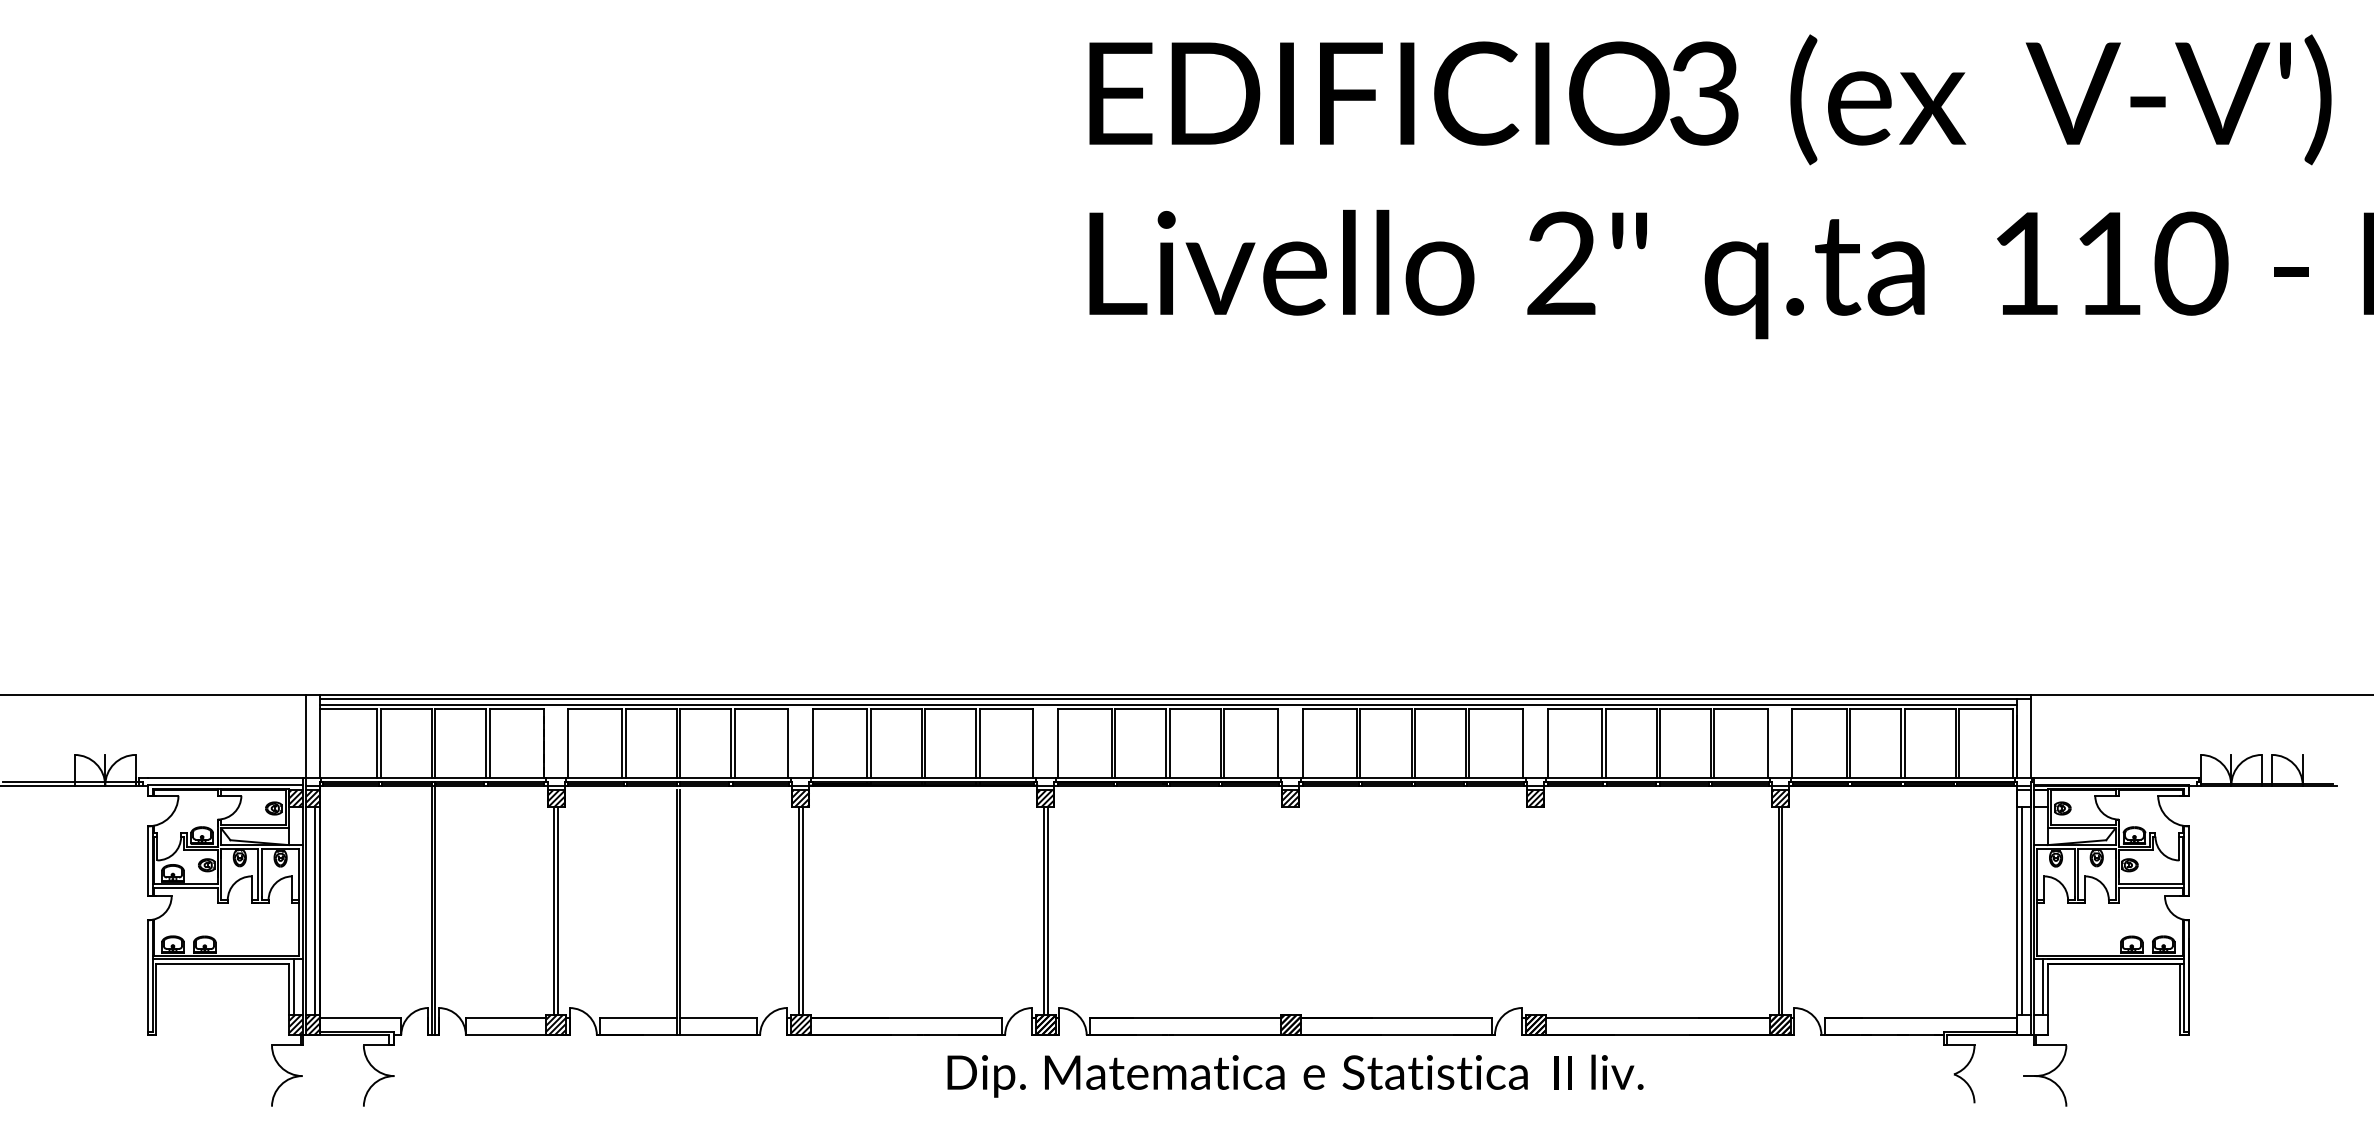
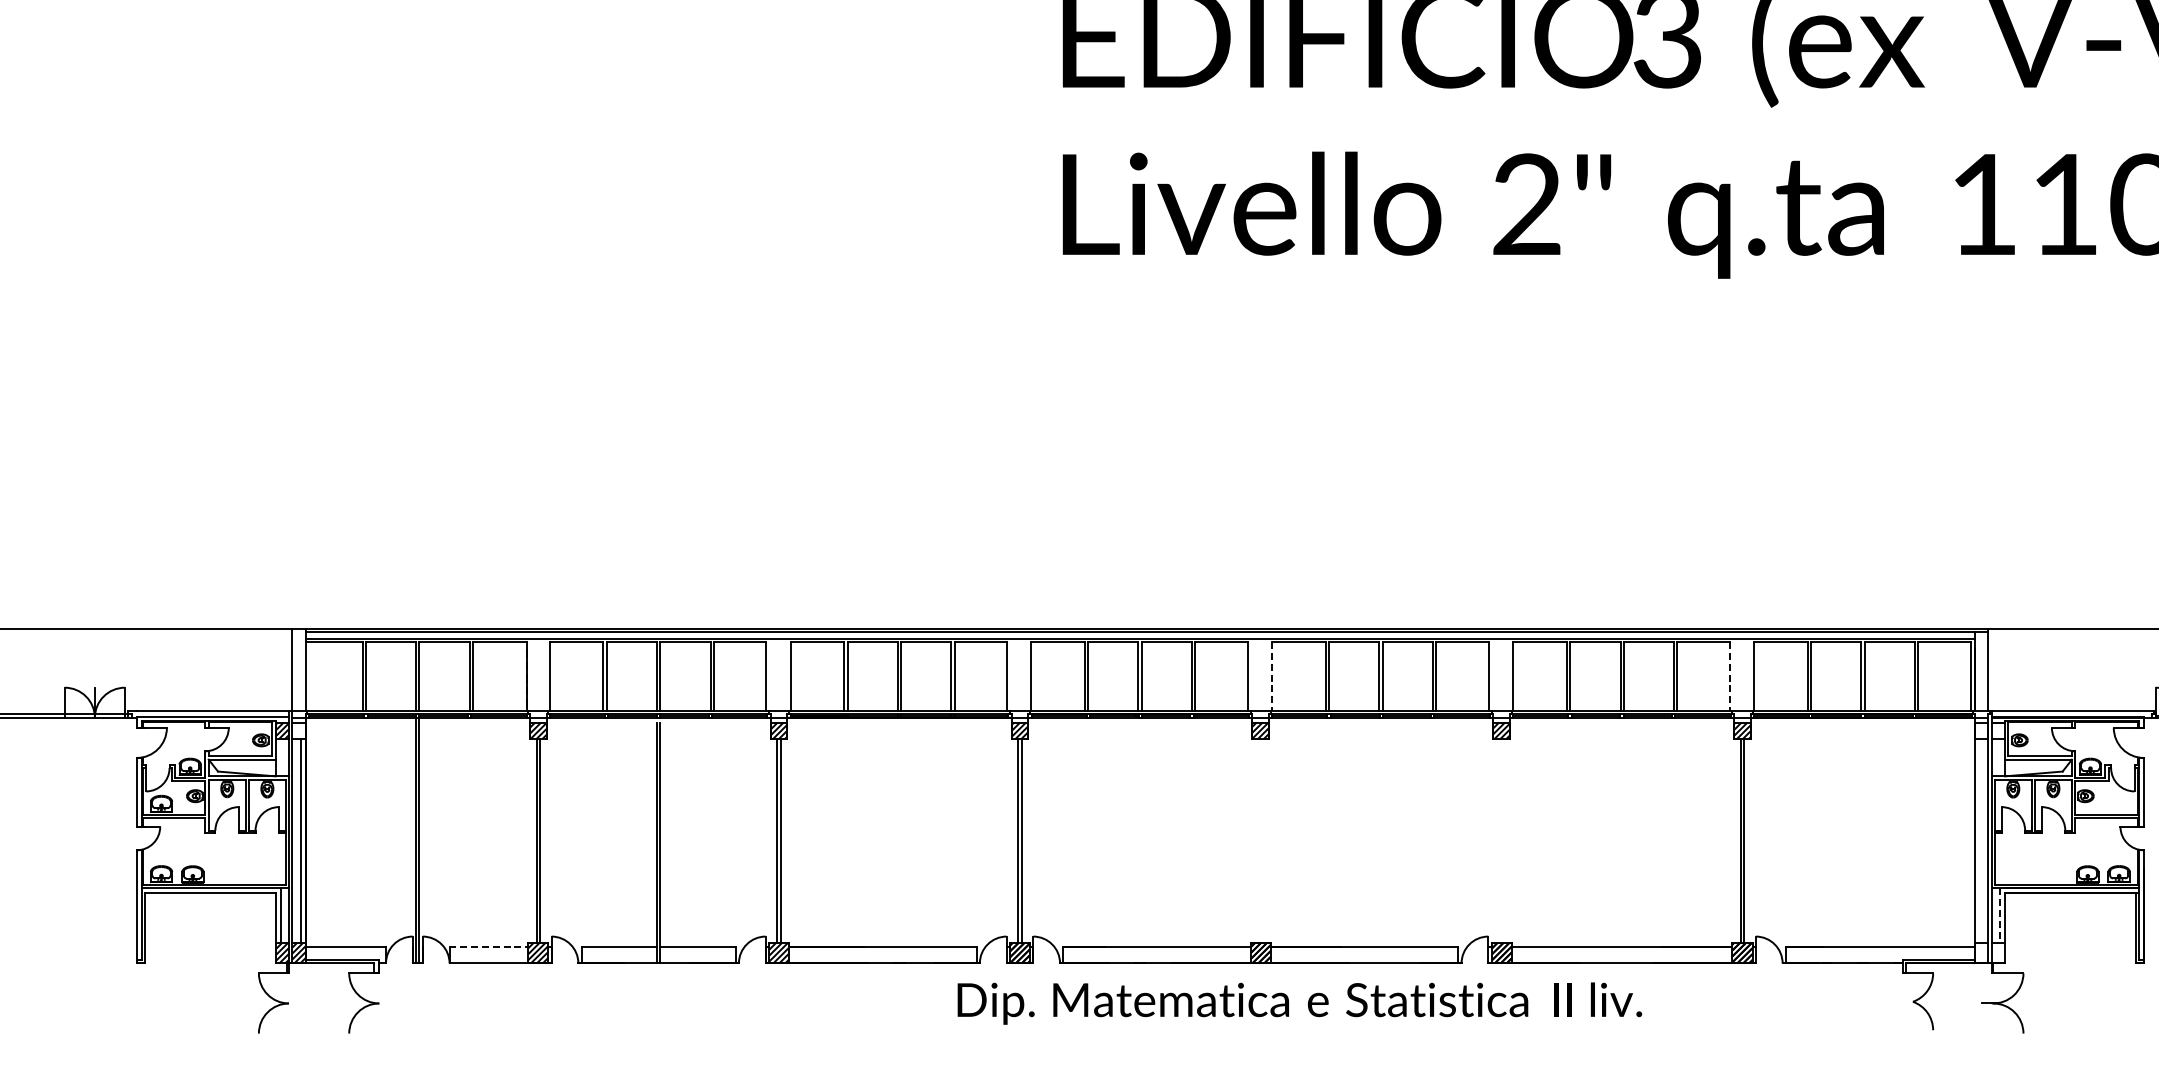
line: (1302, 743) -> (1272, 676), solid -> dashed
line: (1767, 743) -> (1729, 676), solid -> dashed
hatch: (312, 798) -> (298, 730), removed
line: (2022, 910) -> (1980, 840), removed
line: (2042, 986) -> (2000, 915), solid -> dashed
line: (505, 1018) -> (488, 946), solid -> dashed
text: (1295, 1075) -> (1299, 1002), moved

